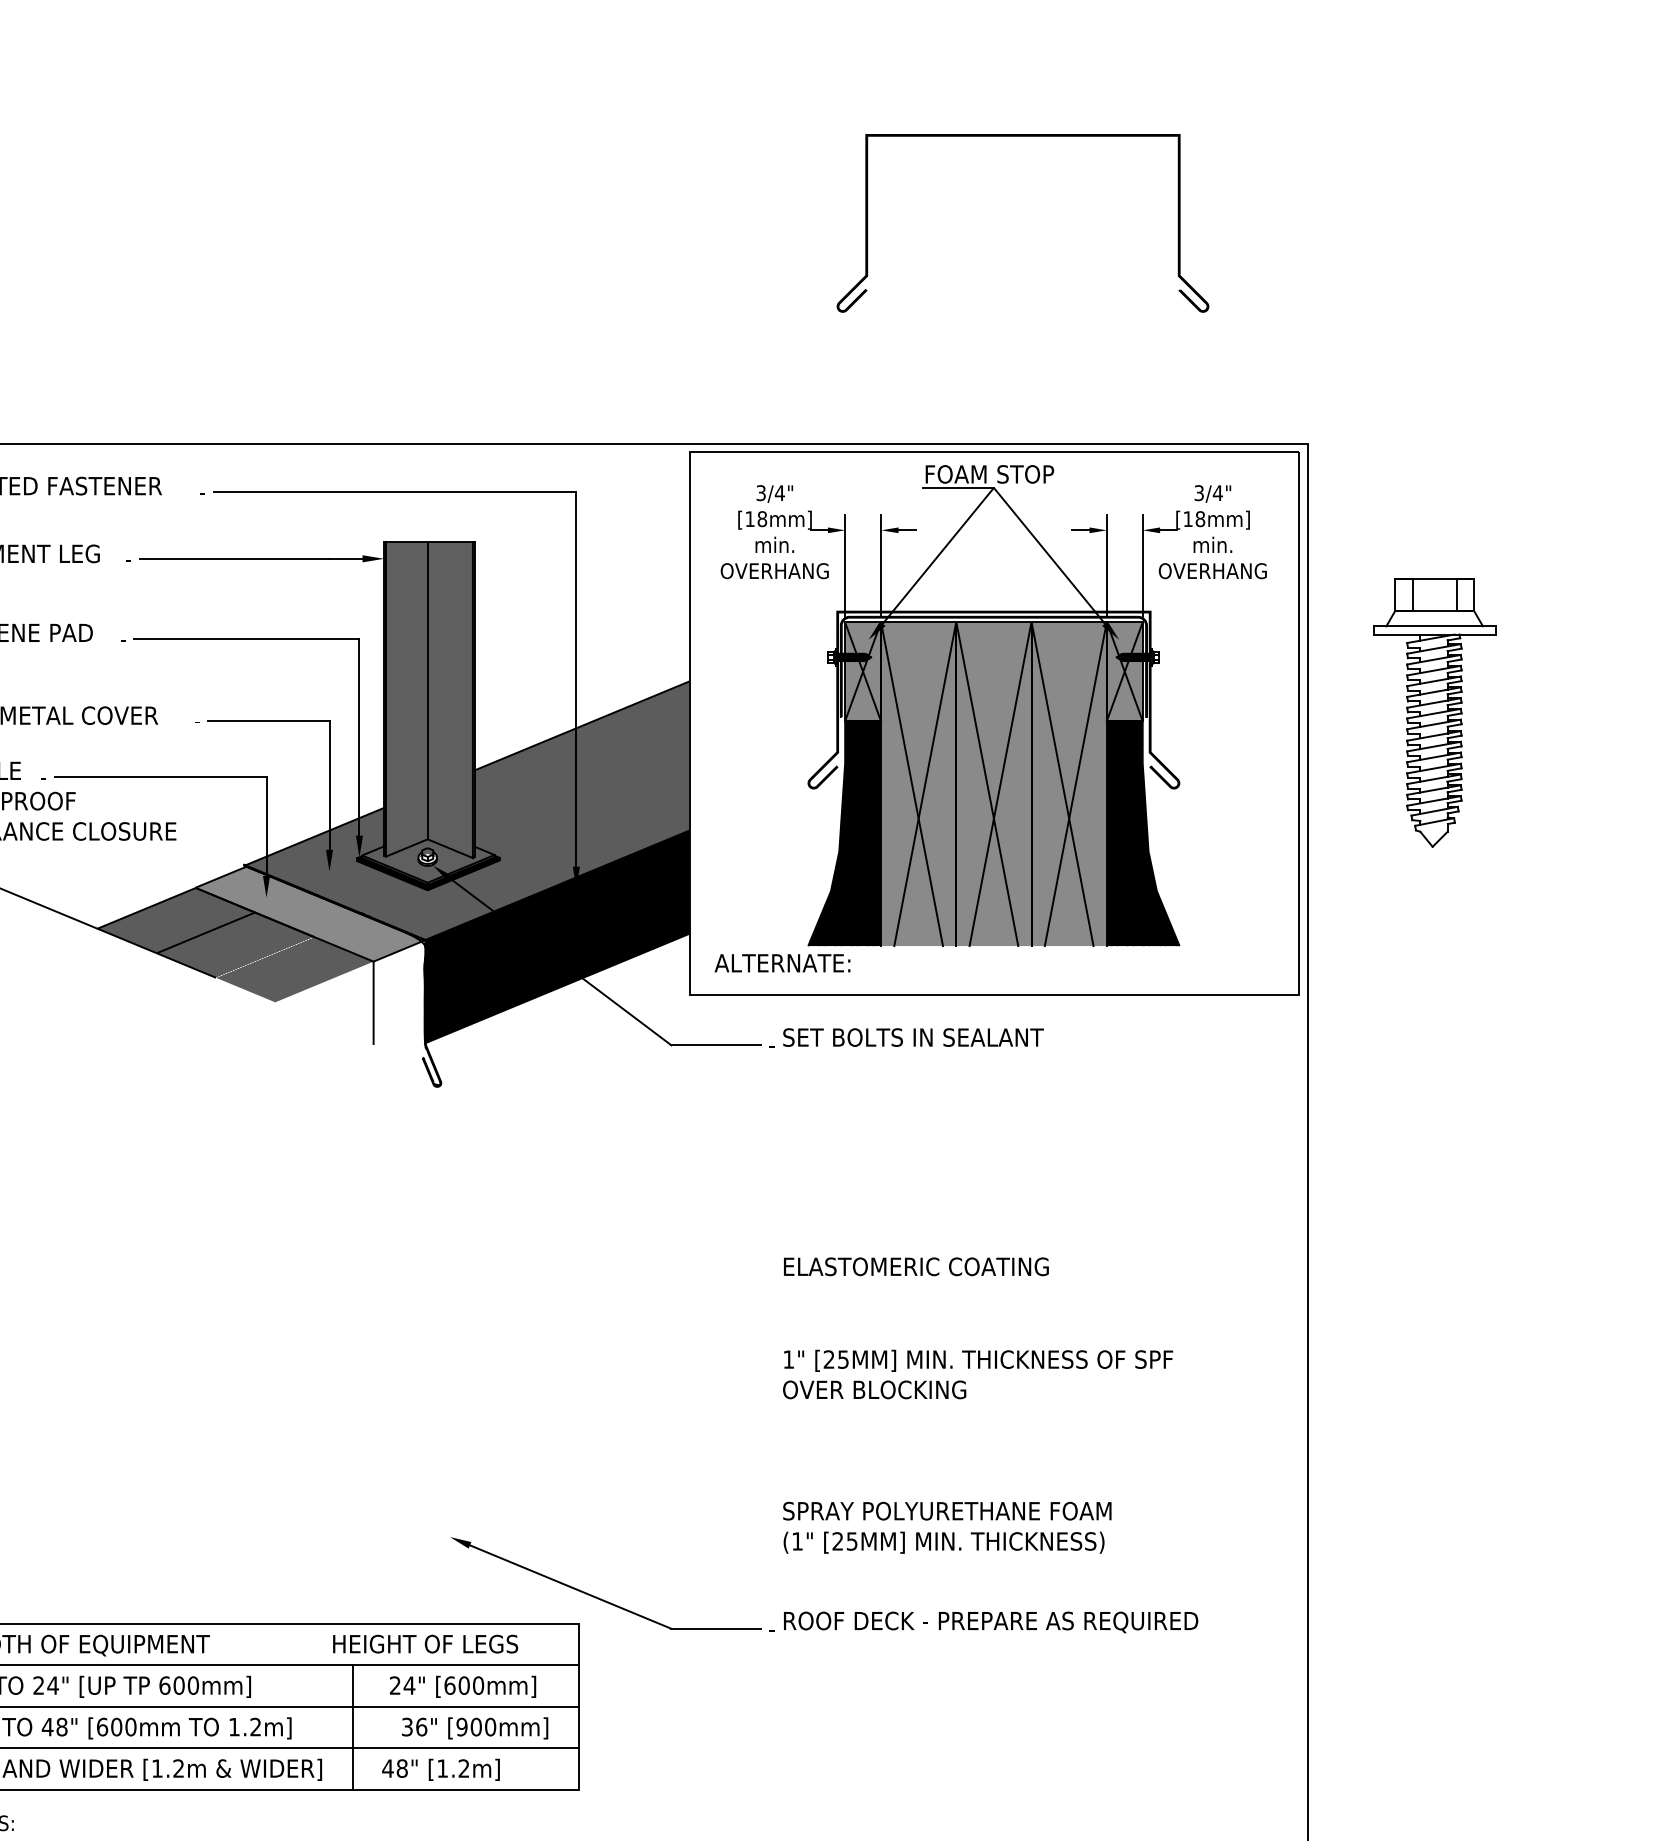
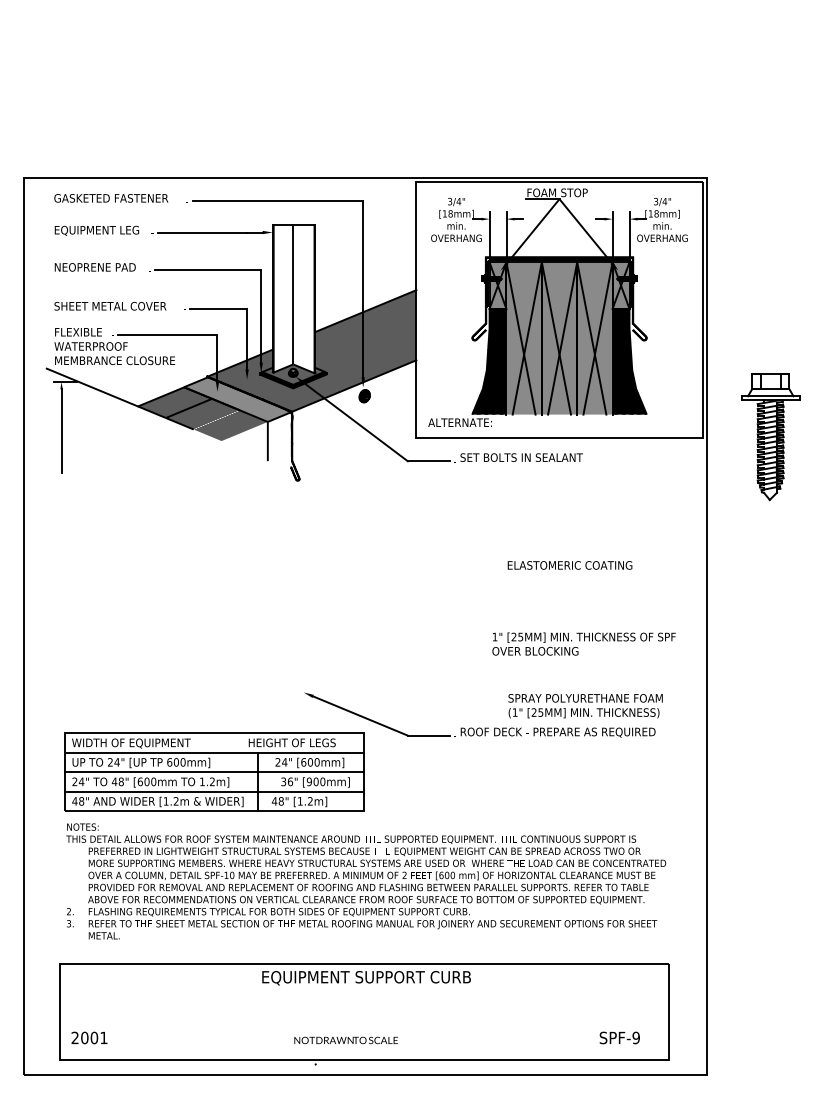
part: (1023, 137) -> (573, 34), removed
fill: (428, 699) -> (293, 298), removed
part: (1434, 713) -> (770, 437), moved
fill: (557, 937) -> (354, 410), removed
text: (915, 1266) -> (569, 565), moved
text: (976, 1373) -> (583, 643), moved
text: (947, 1528) -> (585, 706), moved

